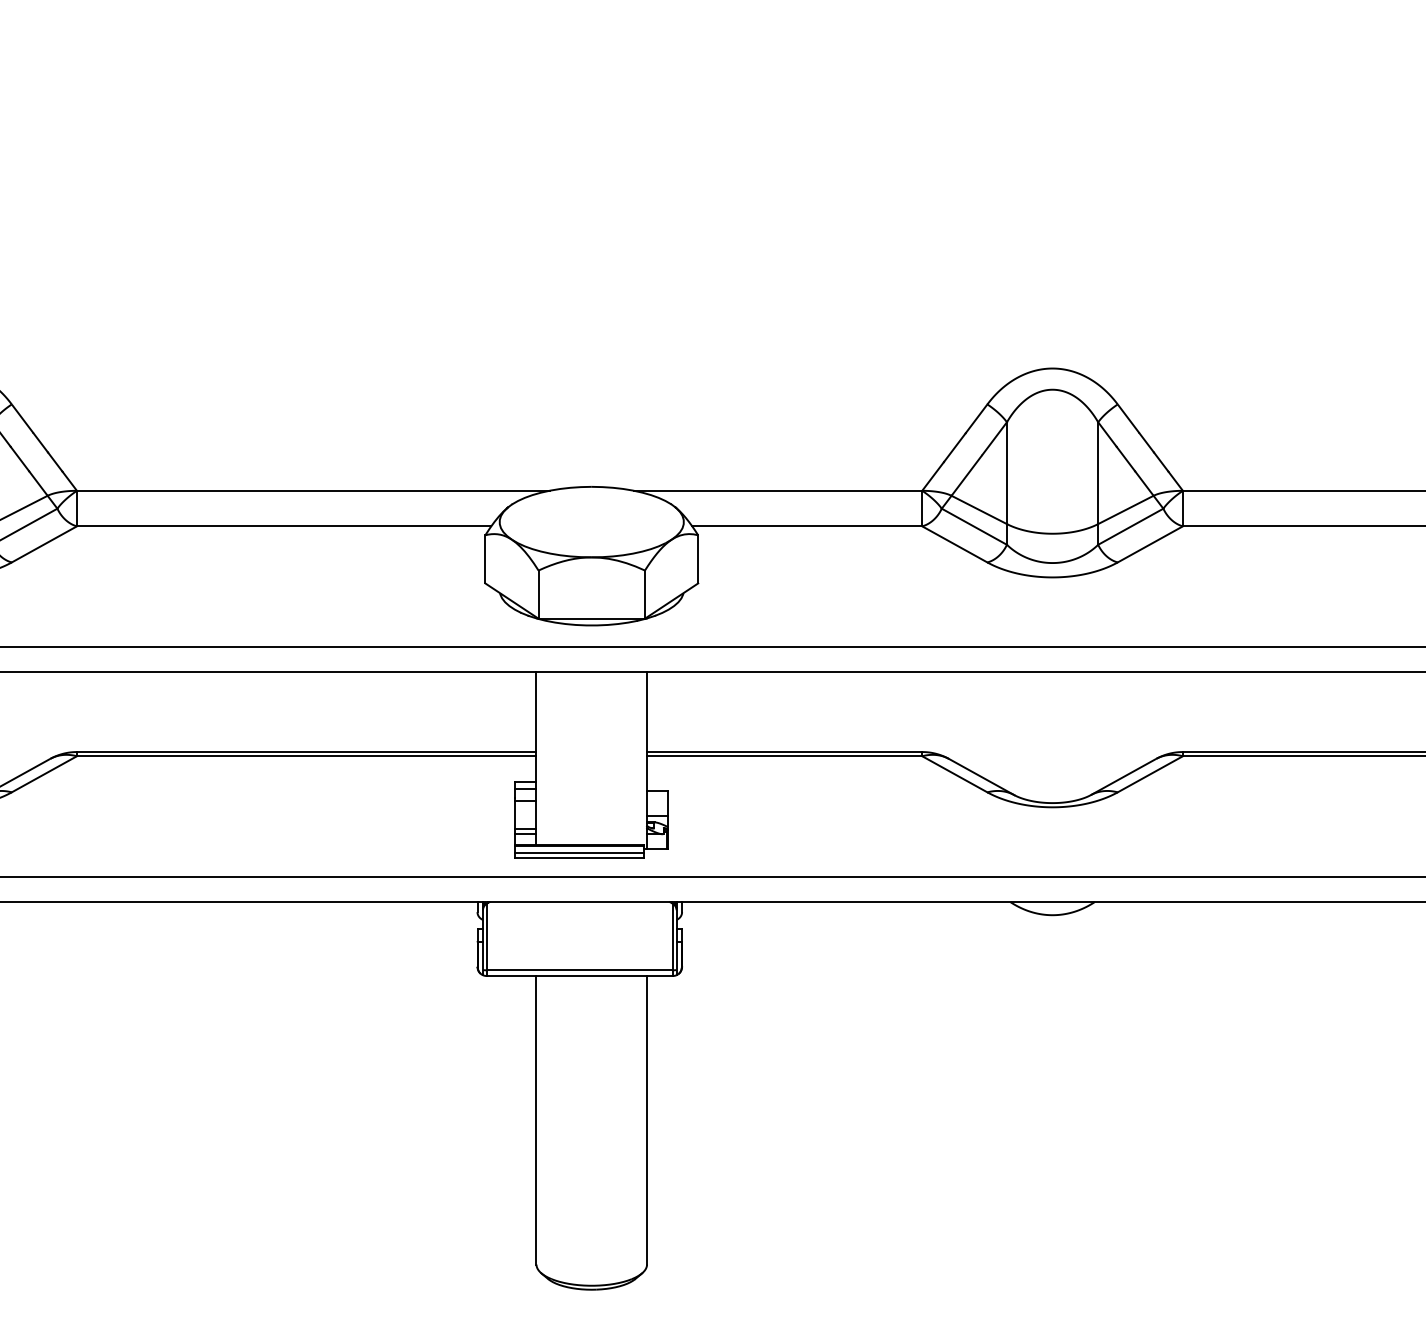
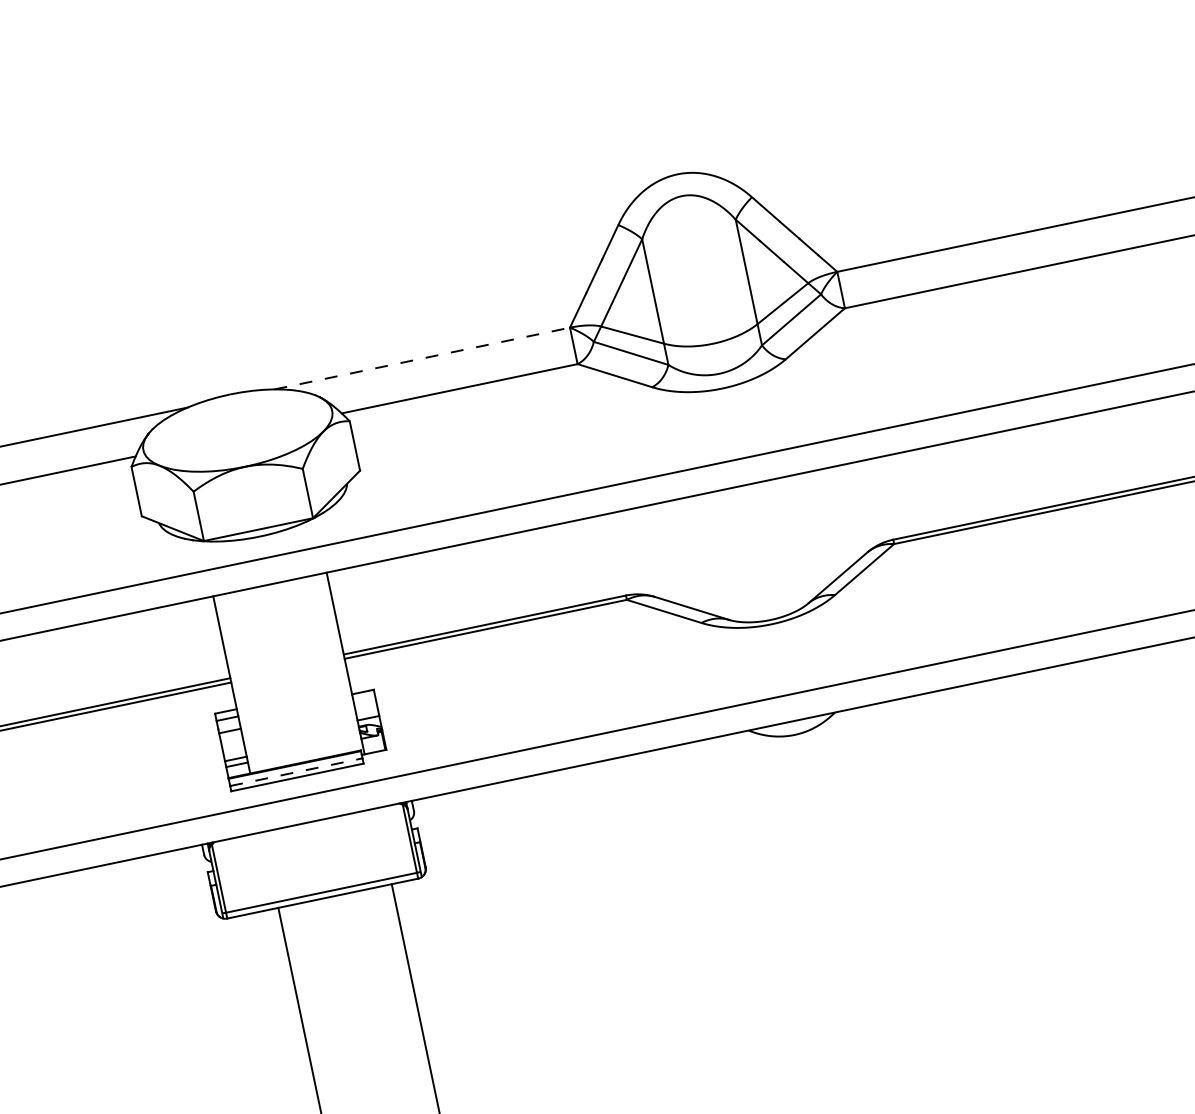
line: (778, 490) -> (422, 358), solid -> dashed
line: (579, 852) -> (296, 772), solid -> dashed

